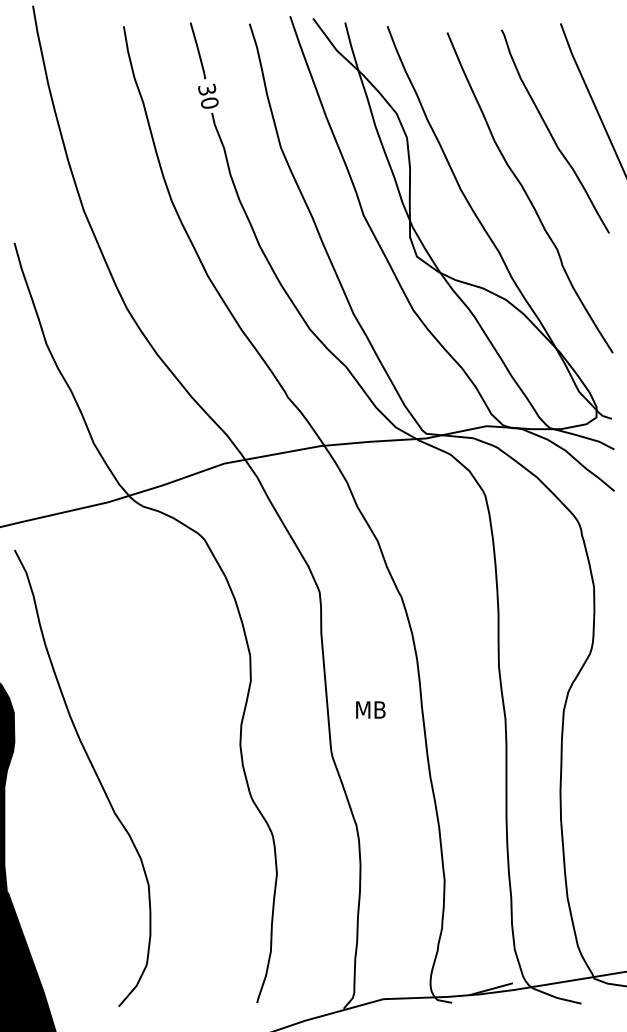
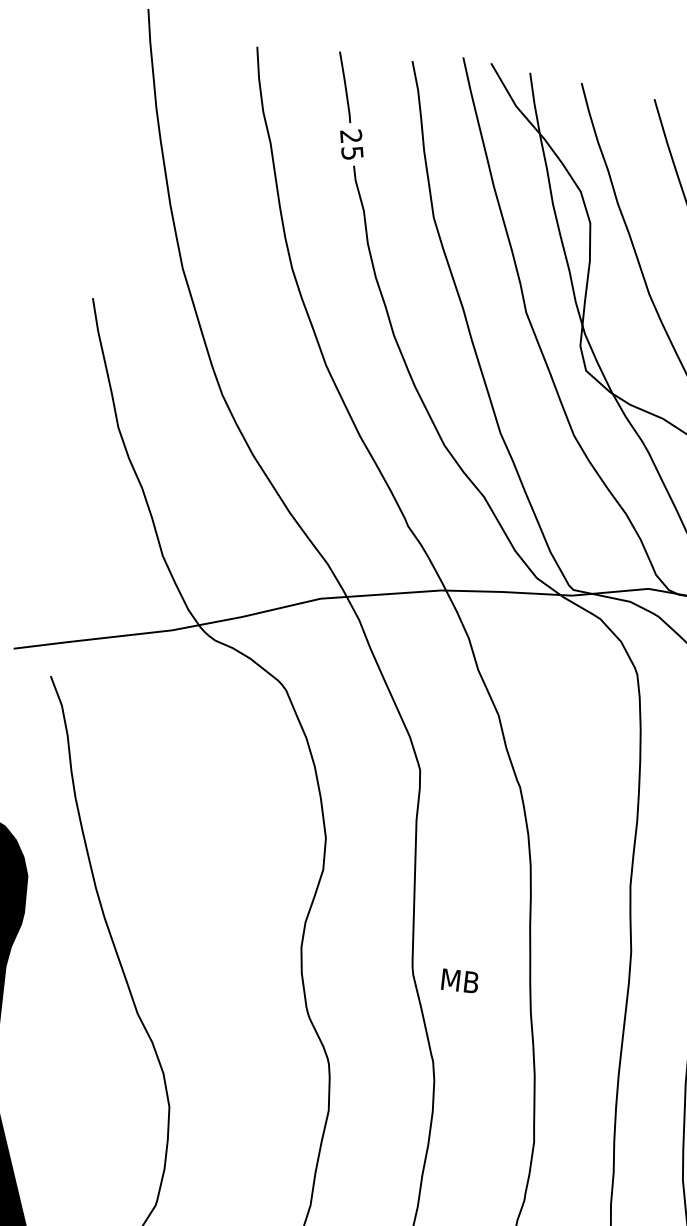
text: (208, 95) -> (351, 143), 30 -> 25
text: (370, 709) -> (459, 980), moved

